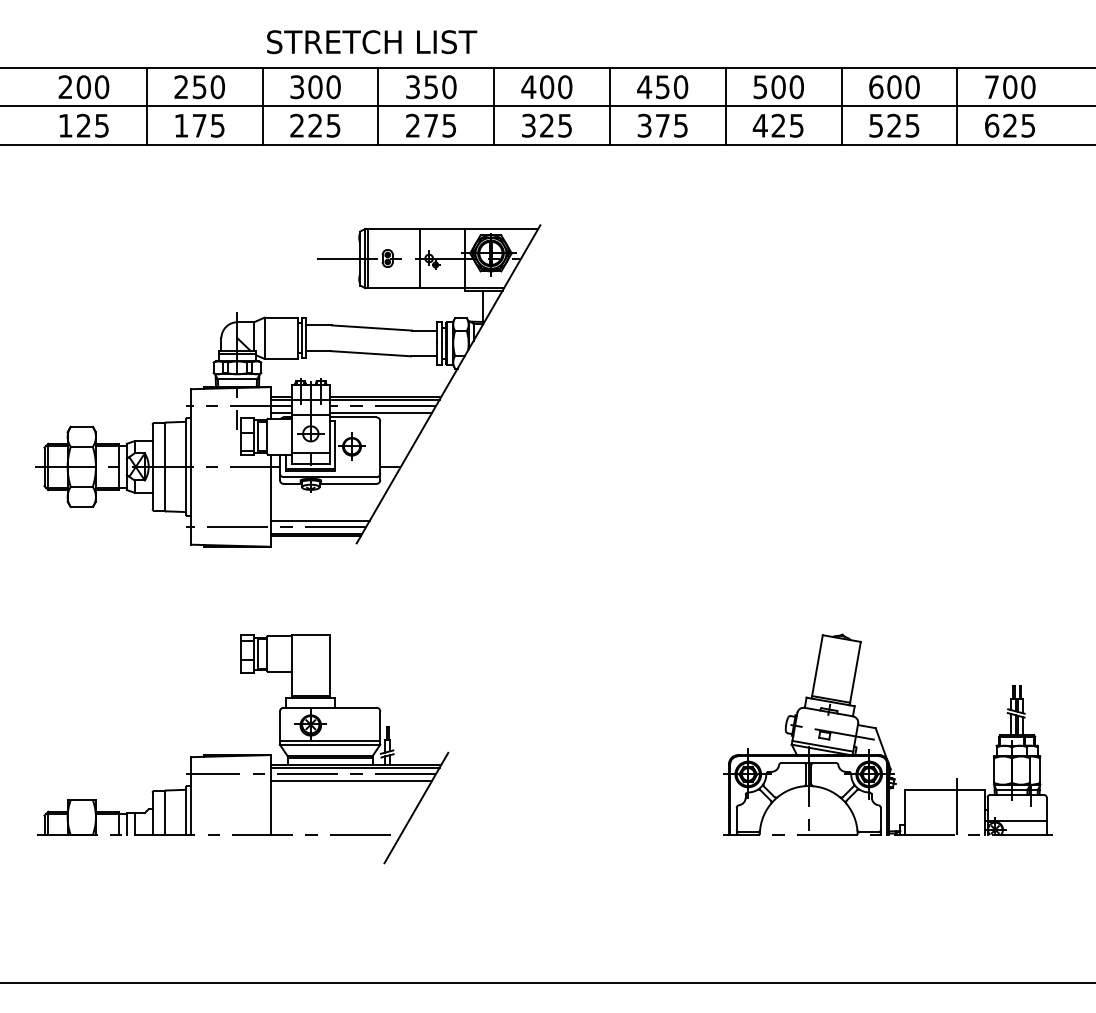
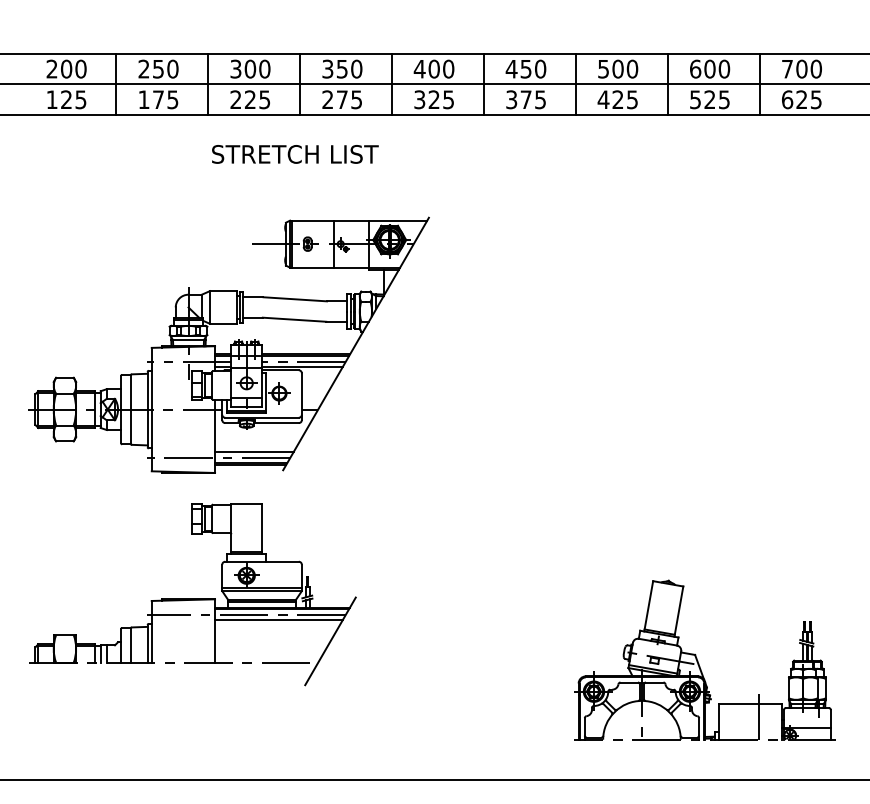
text: (372, 42) -> (295, 154), moved
part: (287, 384) -> (228, 344), moved
part: (879, 735) -> (698, 660), moved

